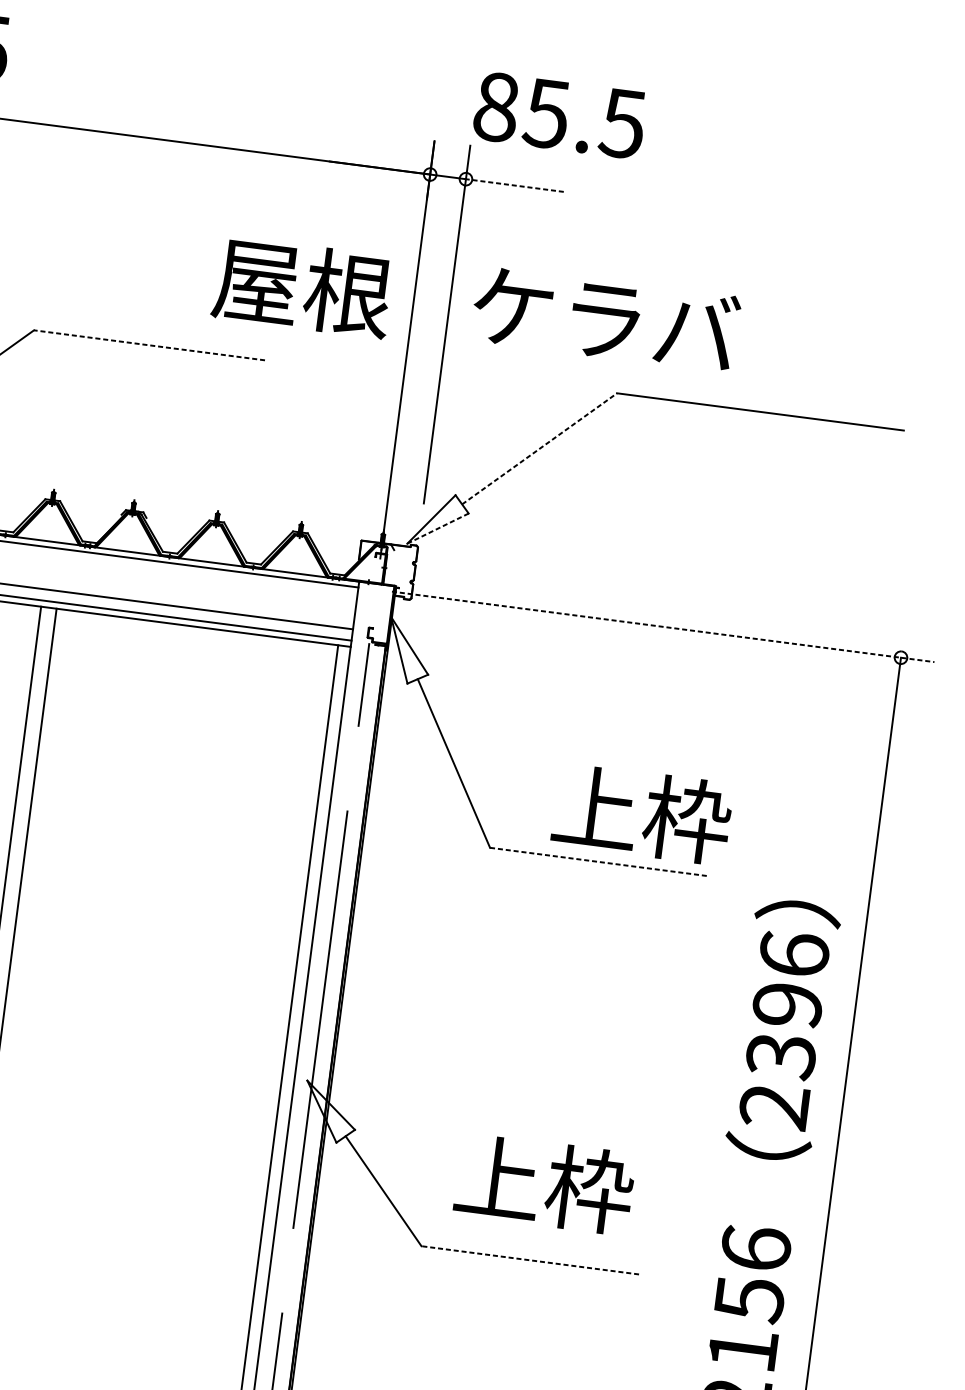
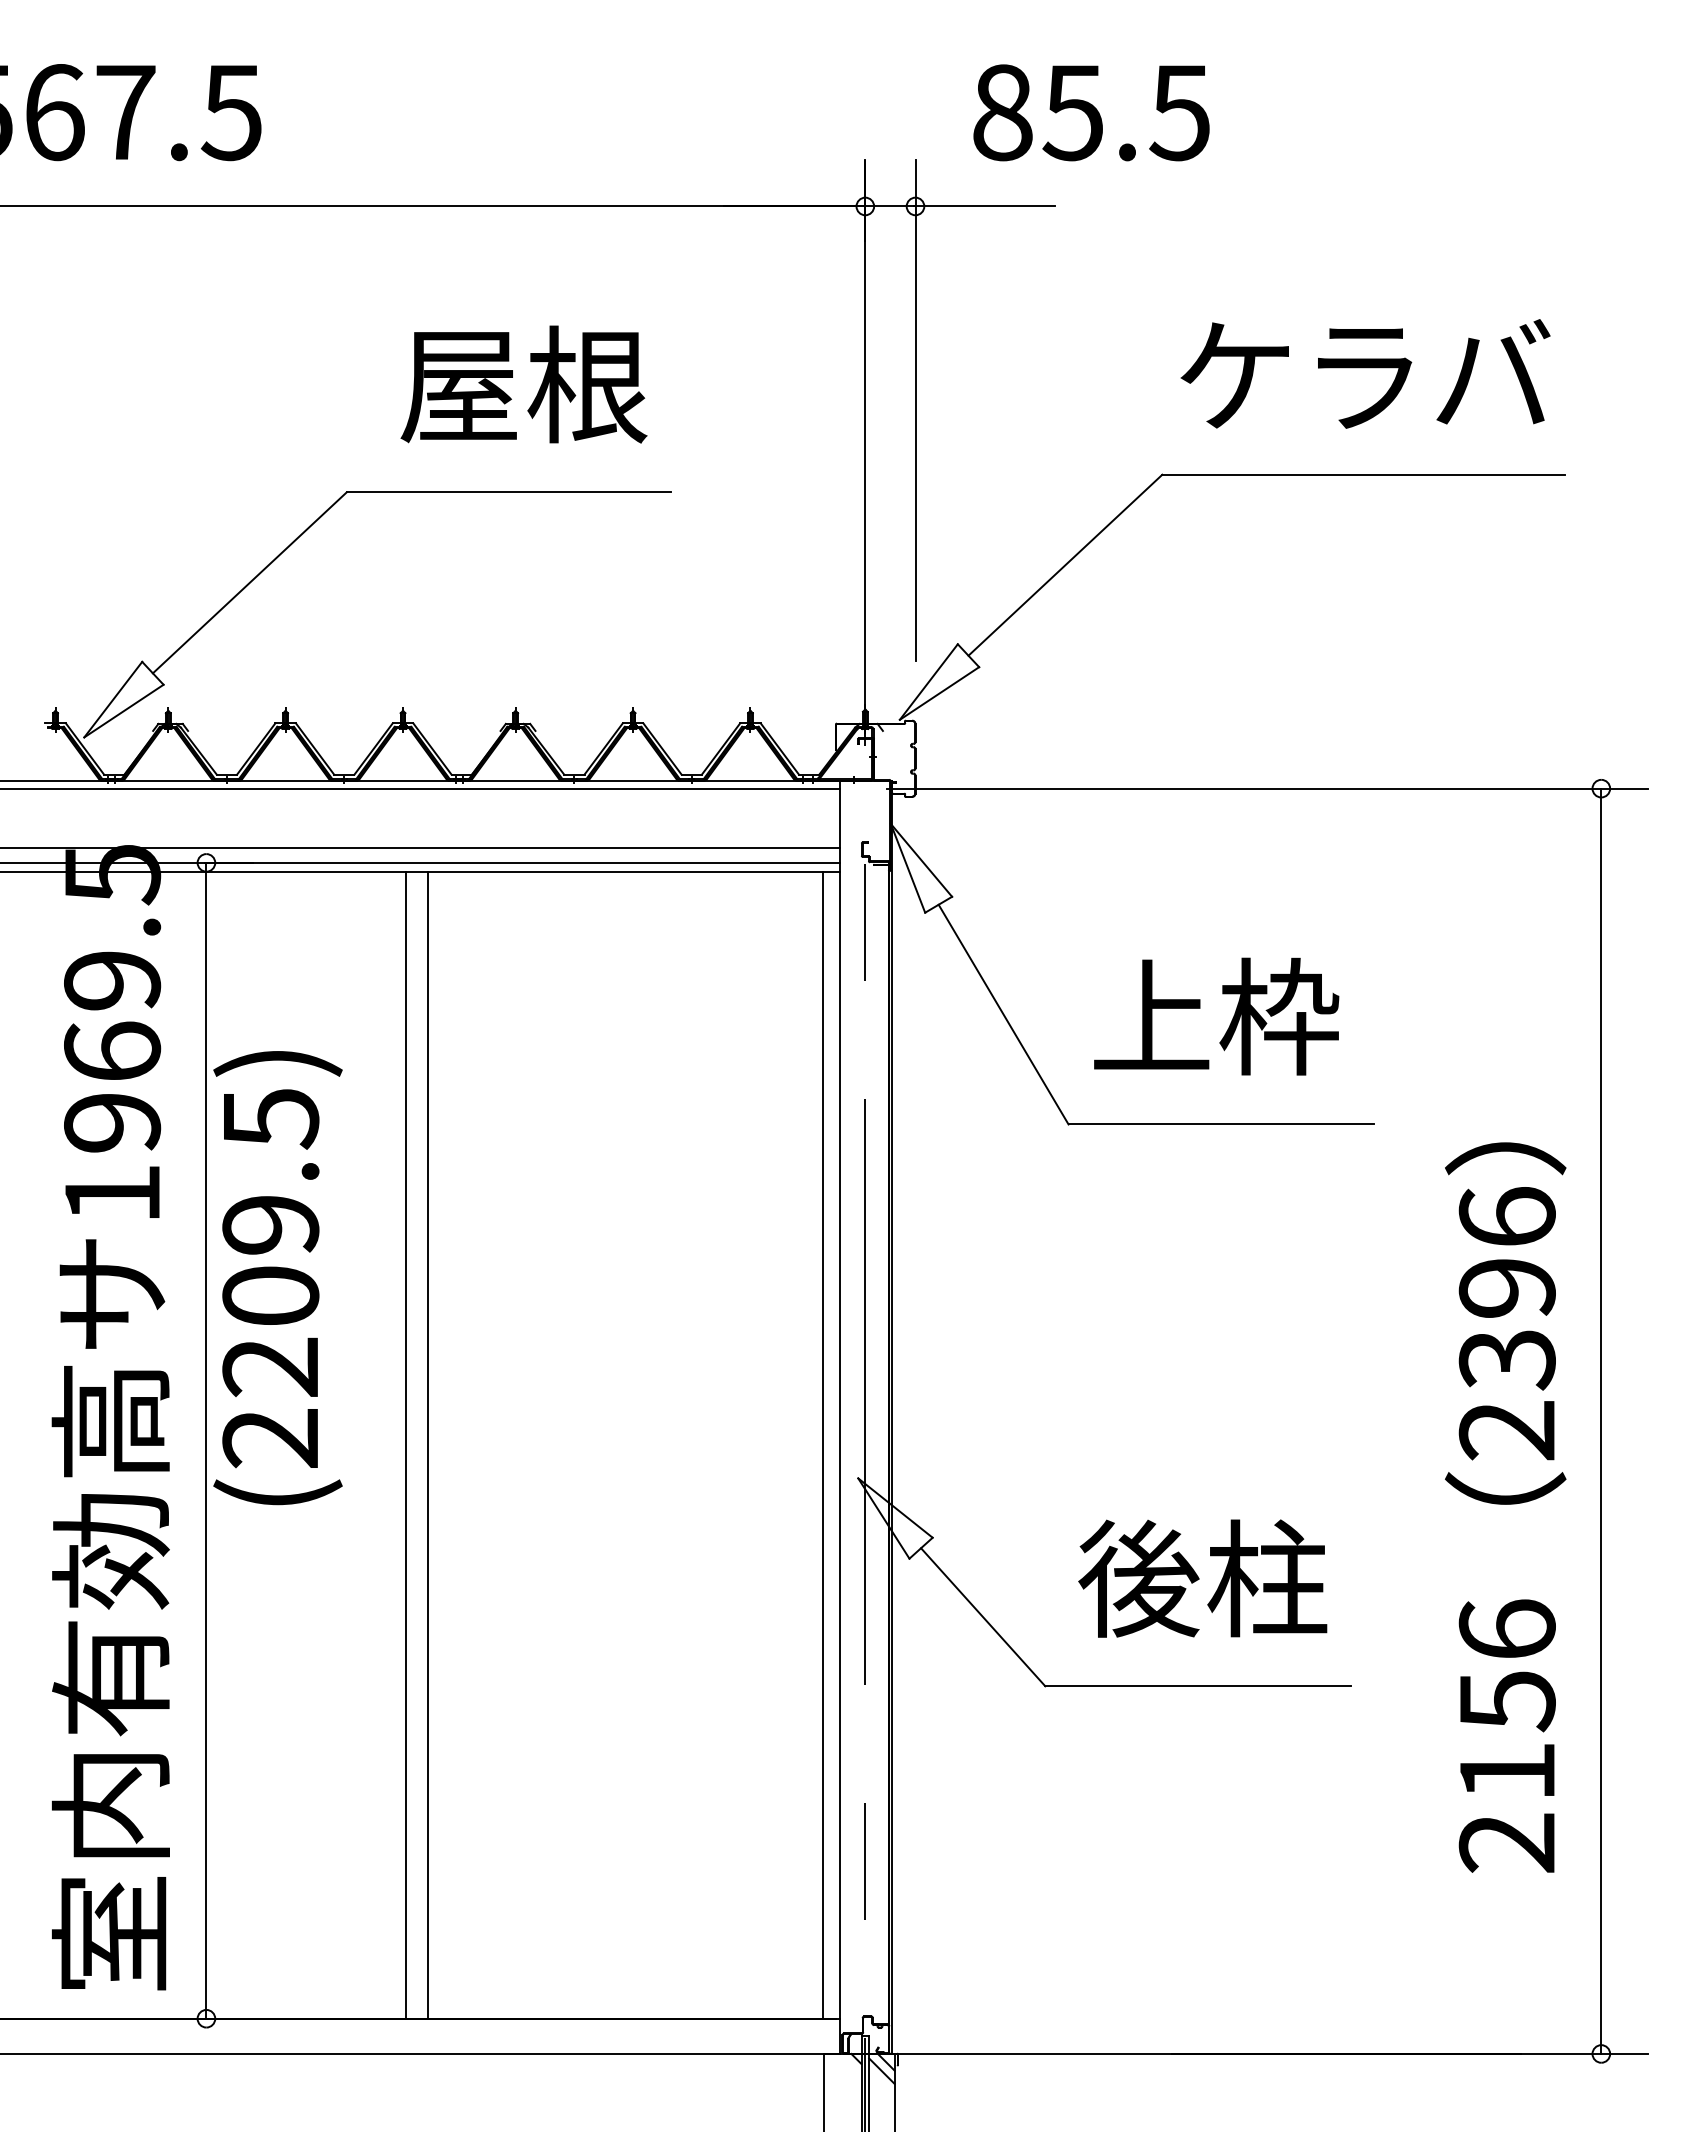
text: (559, 115) -> (1091, 112), moved
line: (515, 185) -> (984, 206), dashed -> solid
text: (302, 287) -> (523, 384), moved
text: (605, 318) -> (1365, 373), moved
line: (149, 345) -> (508, 492), dashed -> solid
line: (539, 449) -> (1065, 565), dashed -> solid
line: (437, 528) -> (939, 693), dashed -> solid
line: (663, 626) -> (1268, 788), dashed -> solid
text: (642, 813) -> (1216, 1016), moved
line: (599, 862) -> (1221, 1124), dashed -> solid
text: (543, 1183) -> (1202, 1578), 上枠 -> 後柱
line: (529, 1260) -> (1197, 1686), dashed -> solid

